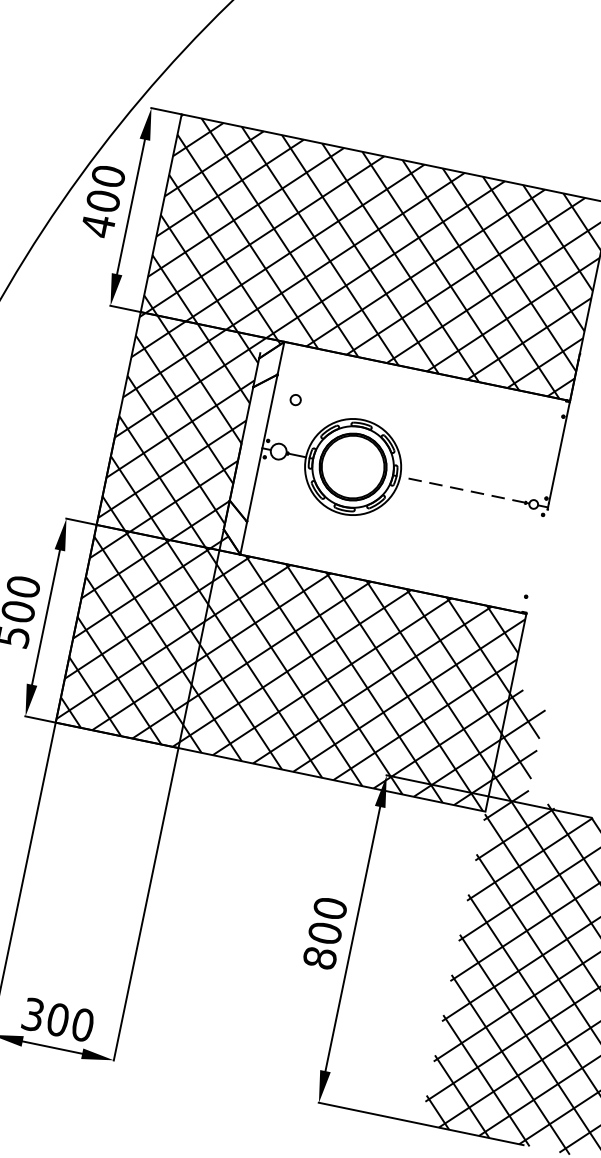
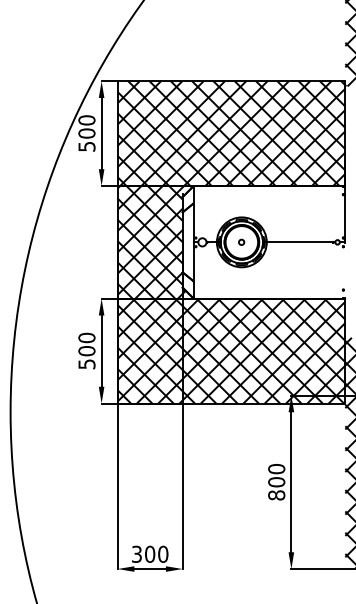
text: (97, 225) -> (86, 146), 400 -> 500
circle: (295, 398) -> (241, 241), moved
line: (461, 489) -> (299, 242), dashed -> solid

